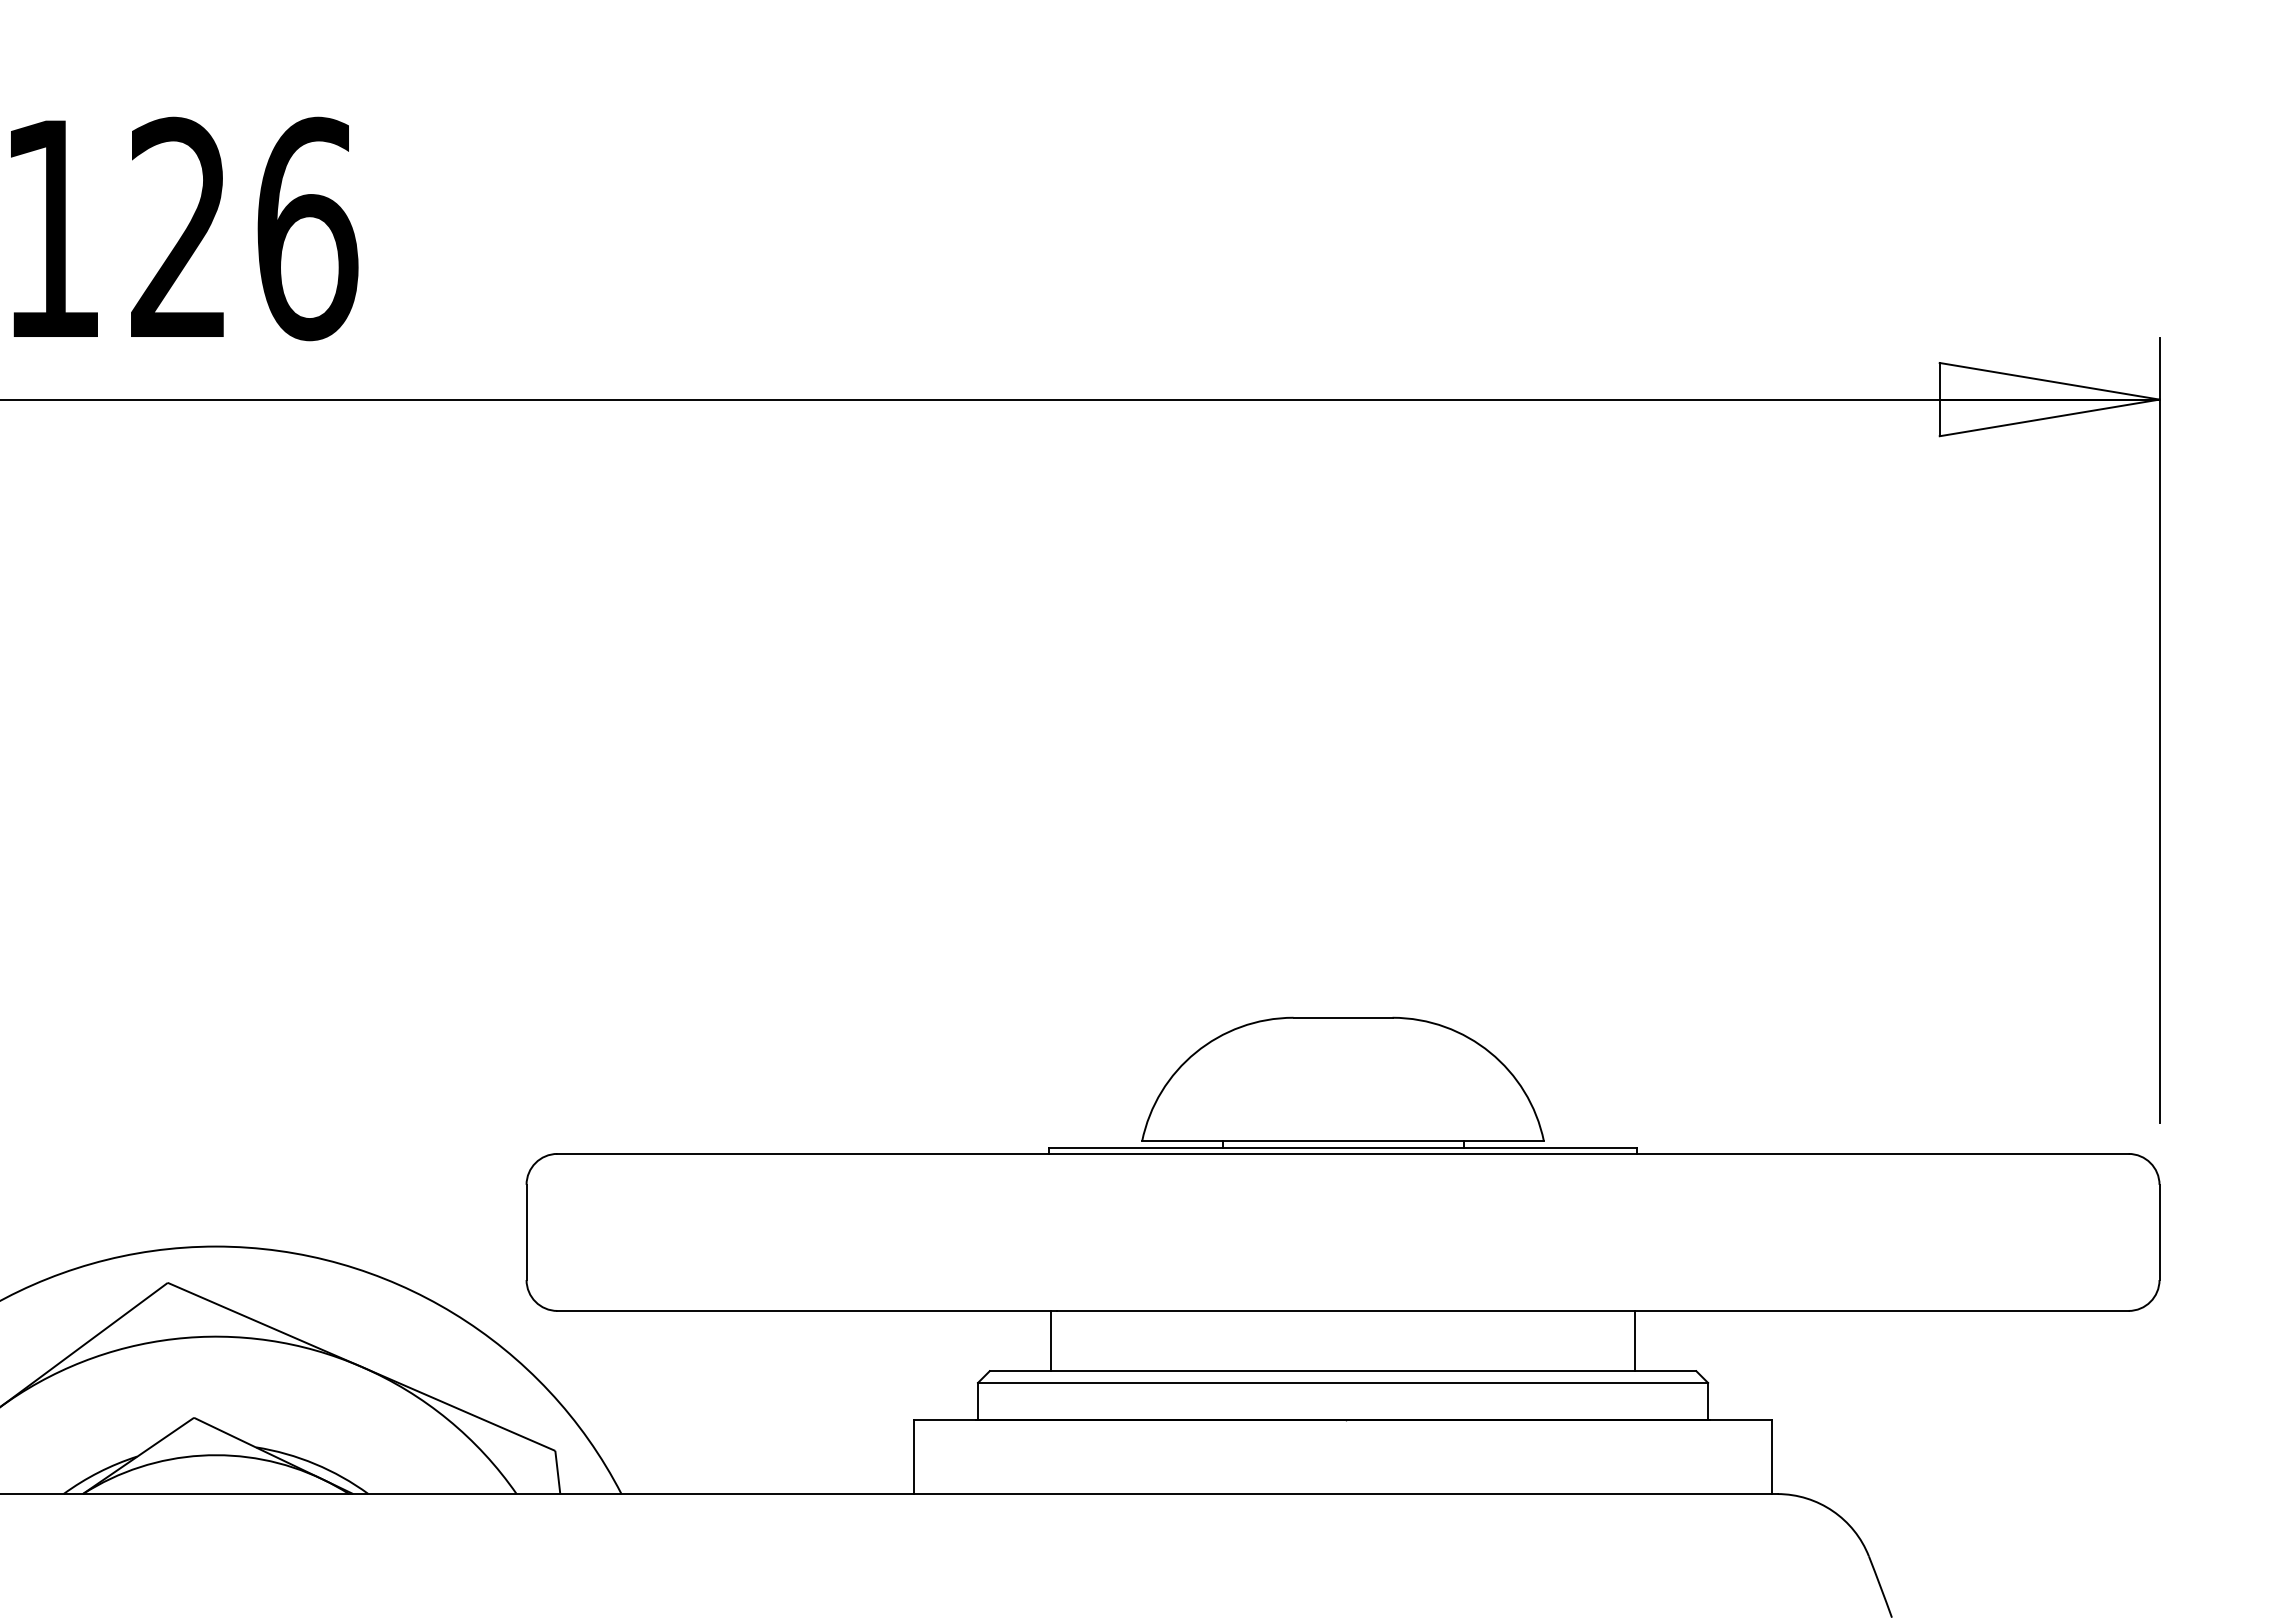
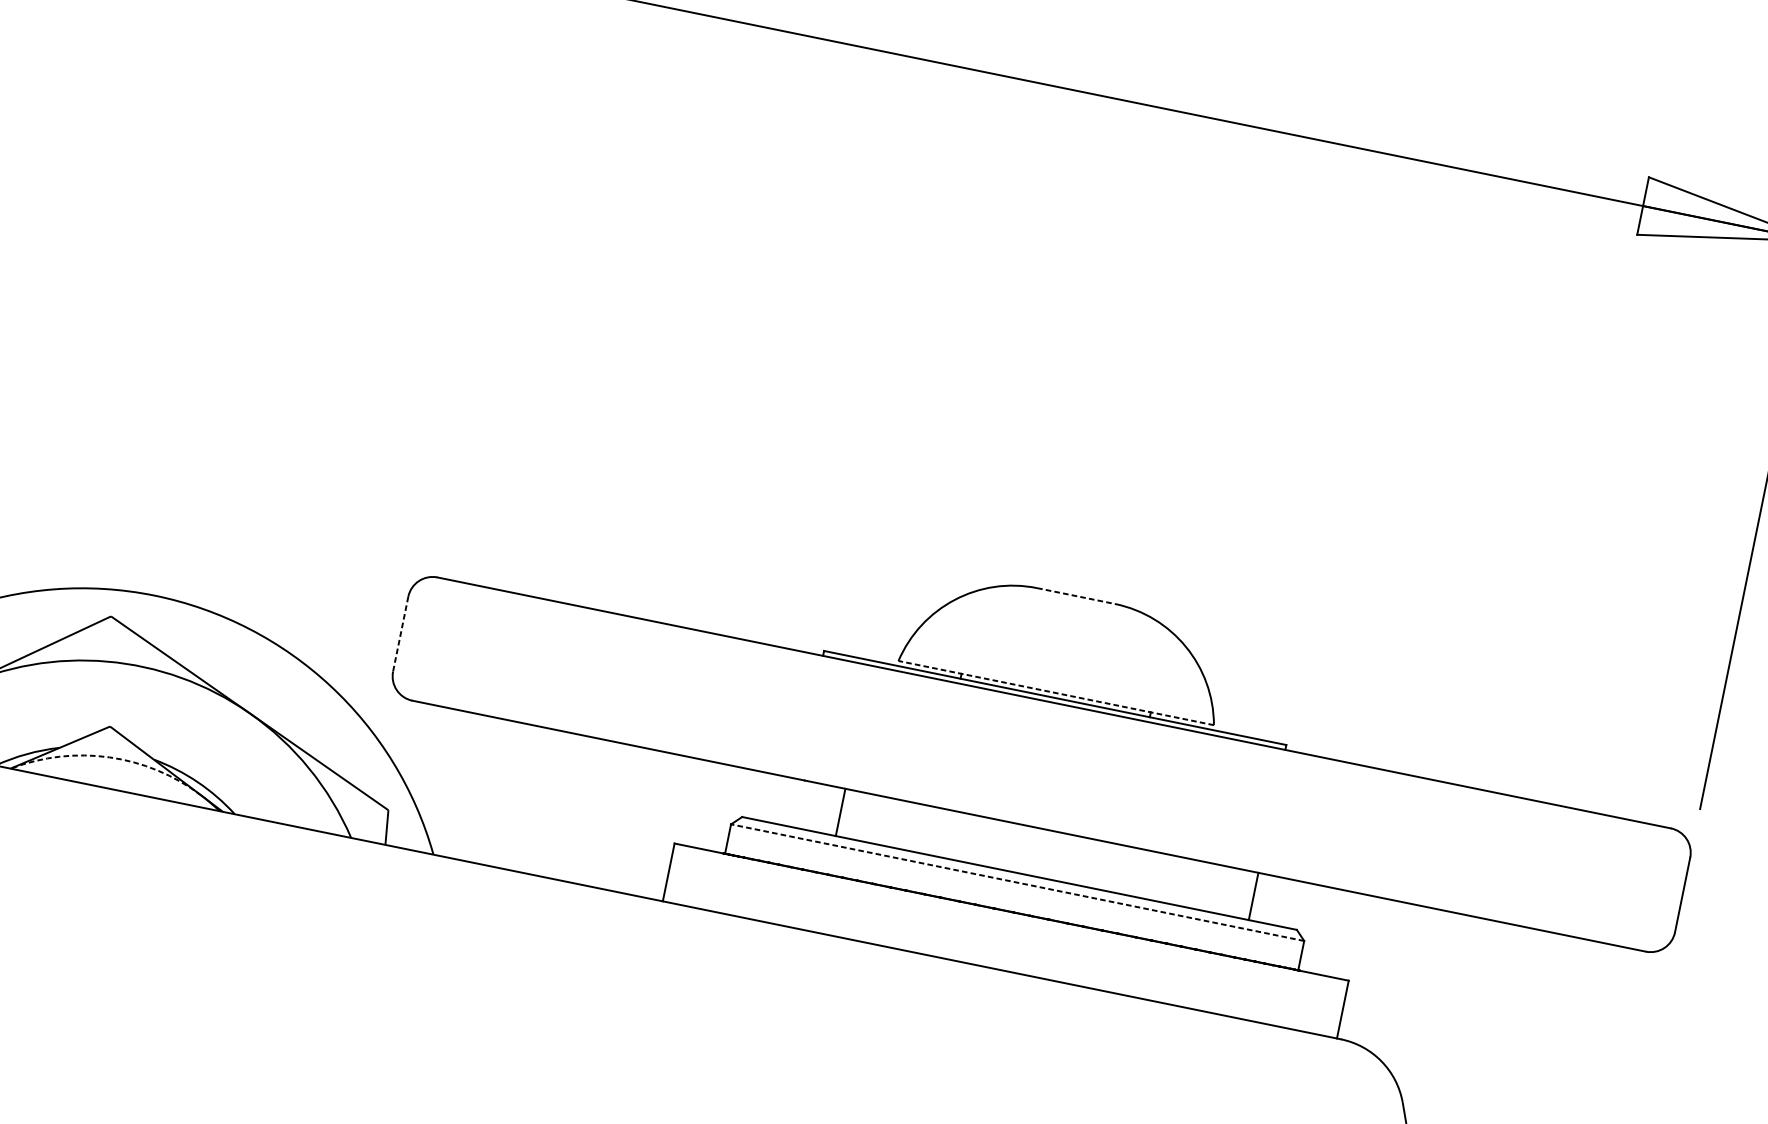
line: (1343, 1017) -> (1076, 595), solid -> dashed
line: (1343, 1141) -> (1056, 693), solid -> dashed
line: (526, 1232) -> (400, 634), solid -> dashed
line: (1051, 1340) -> (841, 812), moved
line: (1342, 1382) -> (1017, 882), solid -> dashed
arc: (201, 1455) -> (109, 757), solid -> dashed

